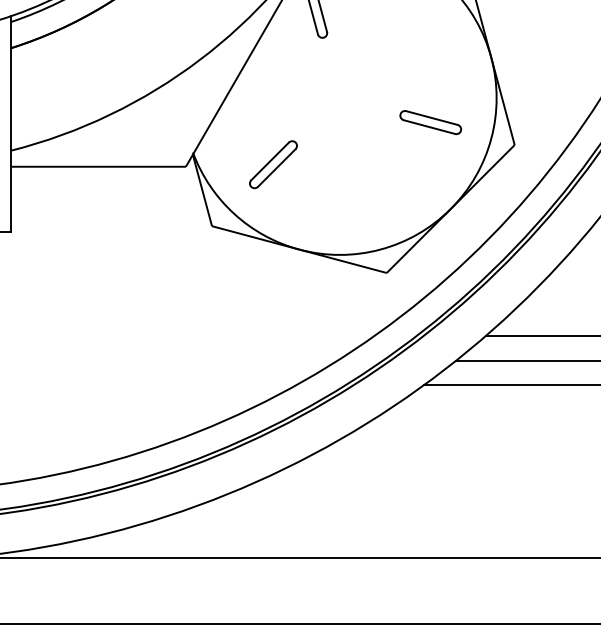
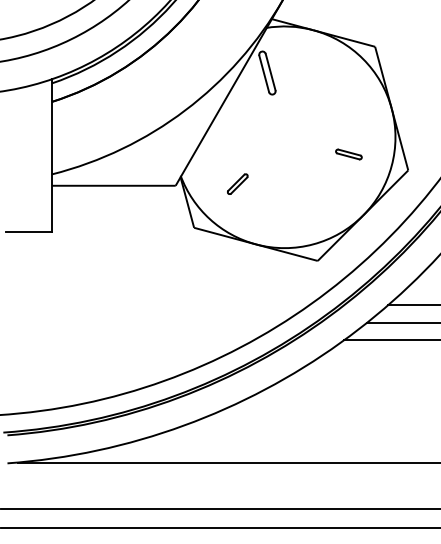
part: (430, 122) -> (348, 154), size x0.6
part: (273, 163) -> (237, 183), size x0.6

